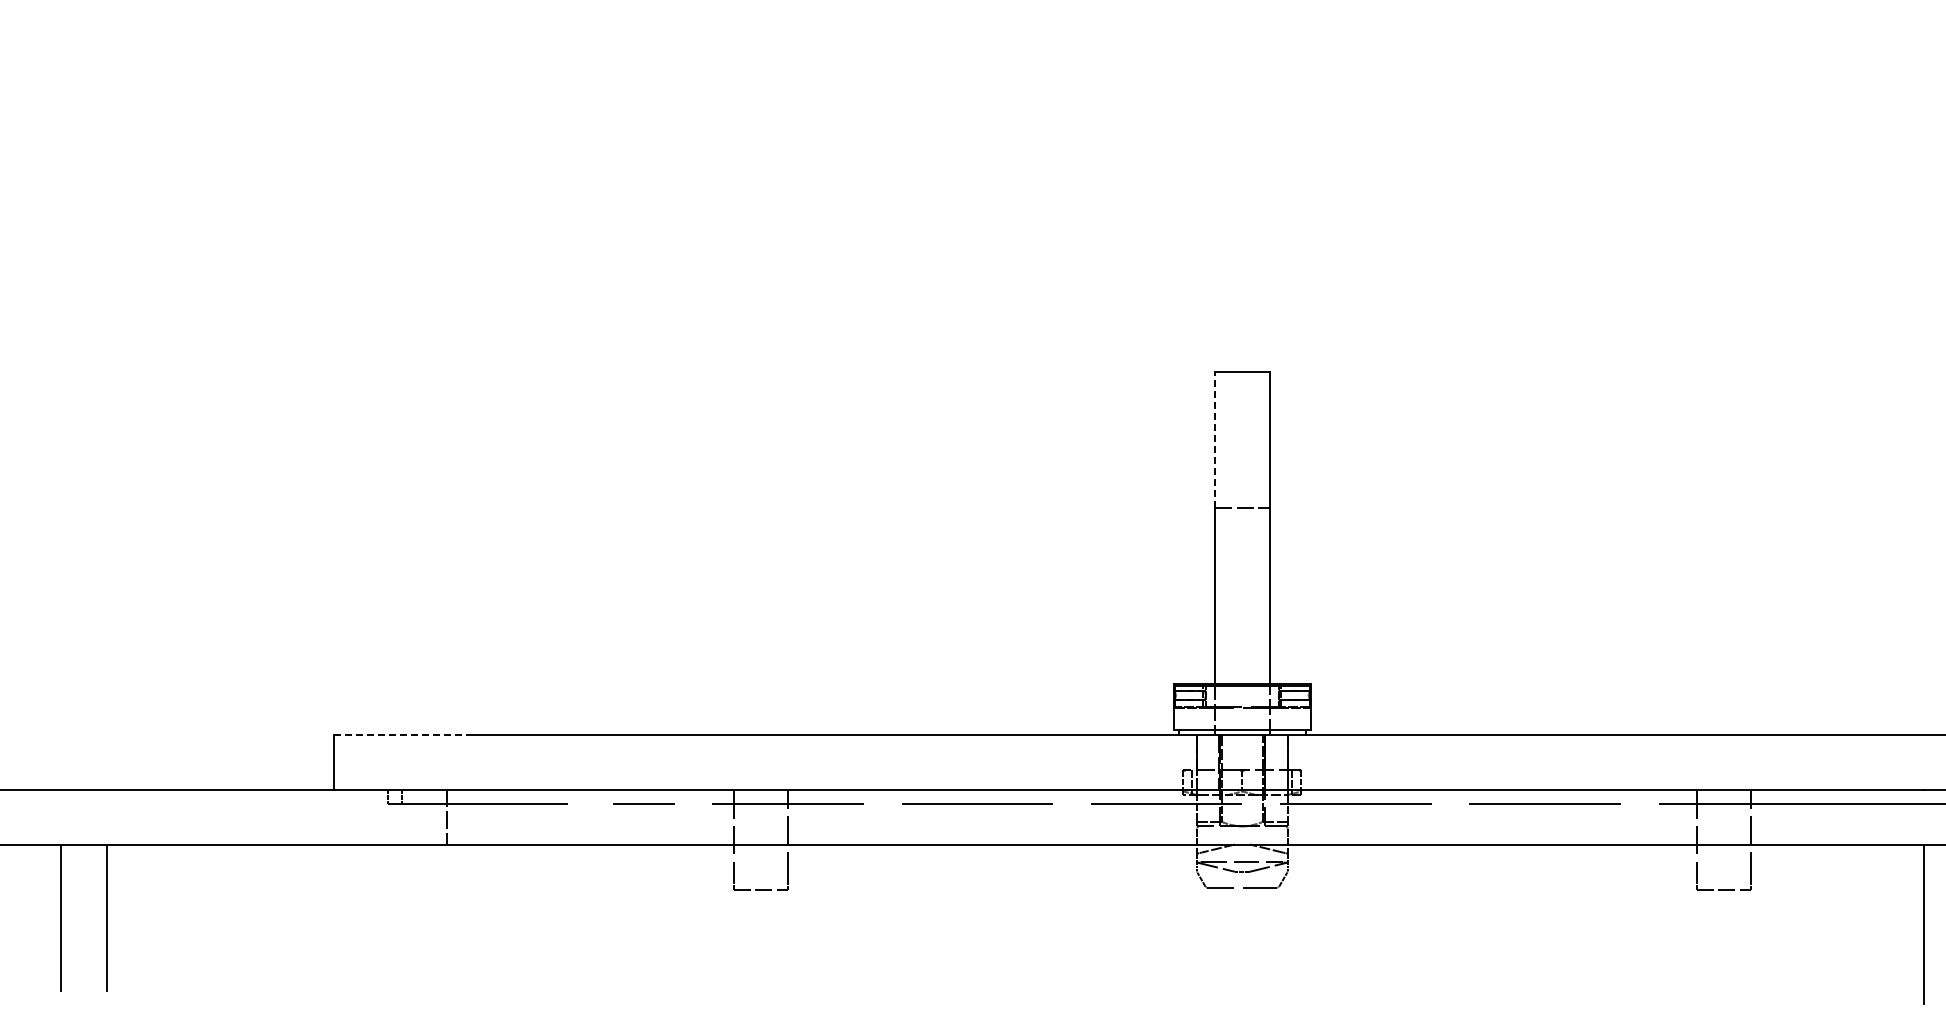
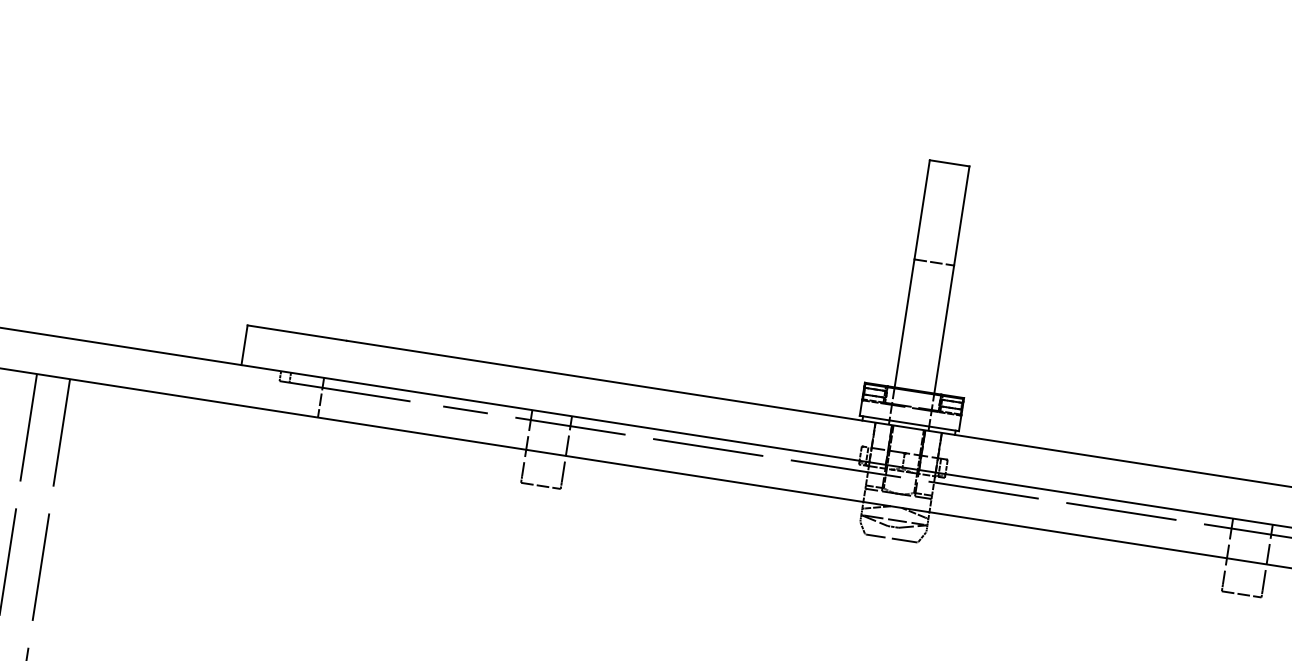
line: (1215, 439) -> (922, 209), dashed -> solid
line: (402, 735) -> (297, 333), dashed -> solid

